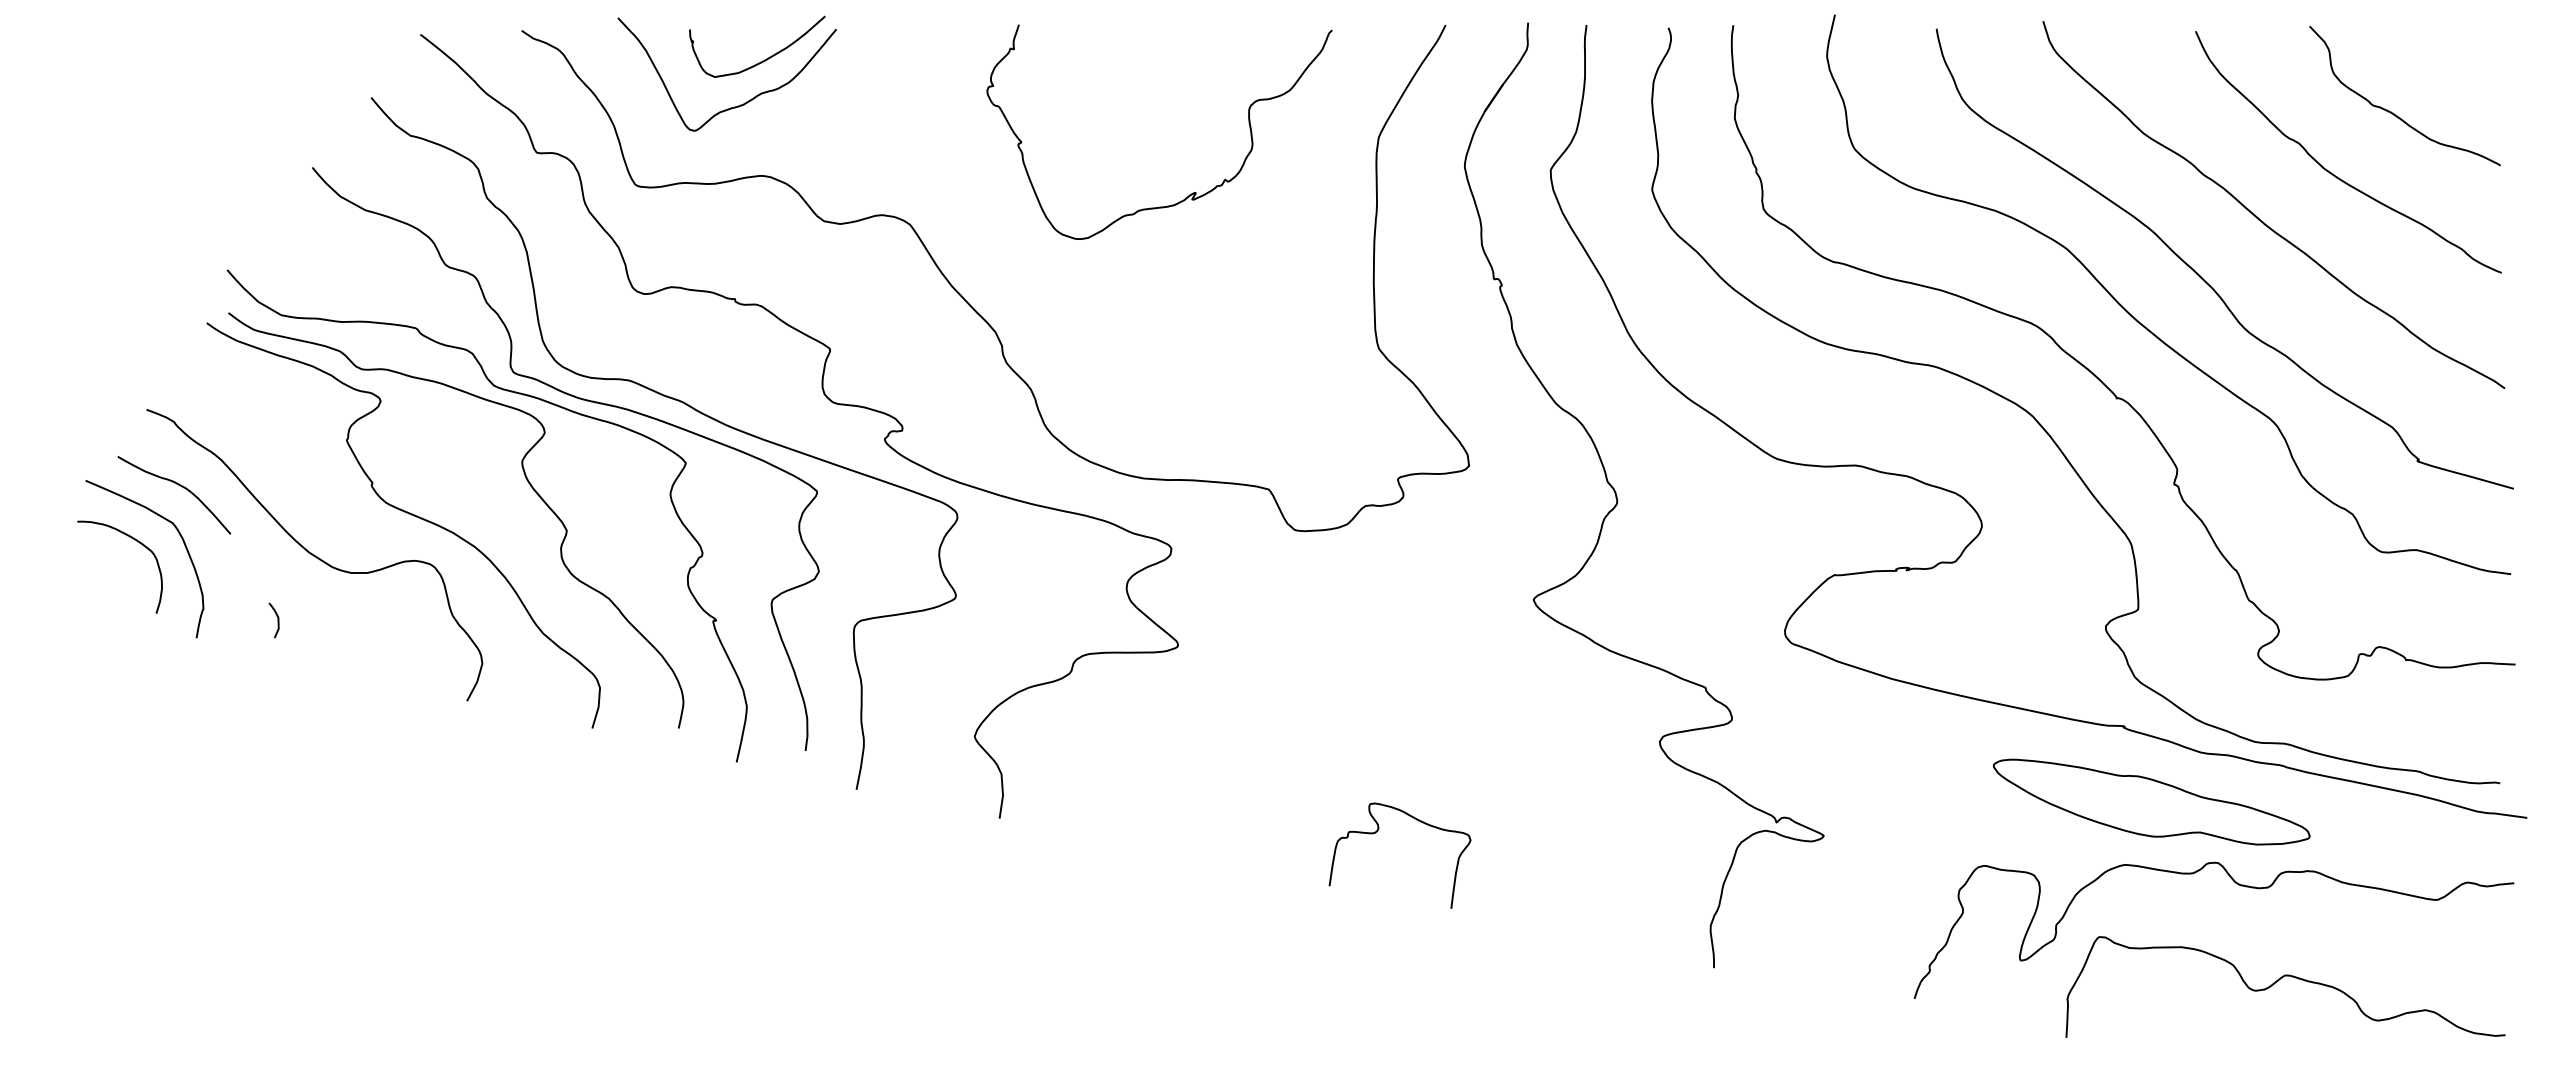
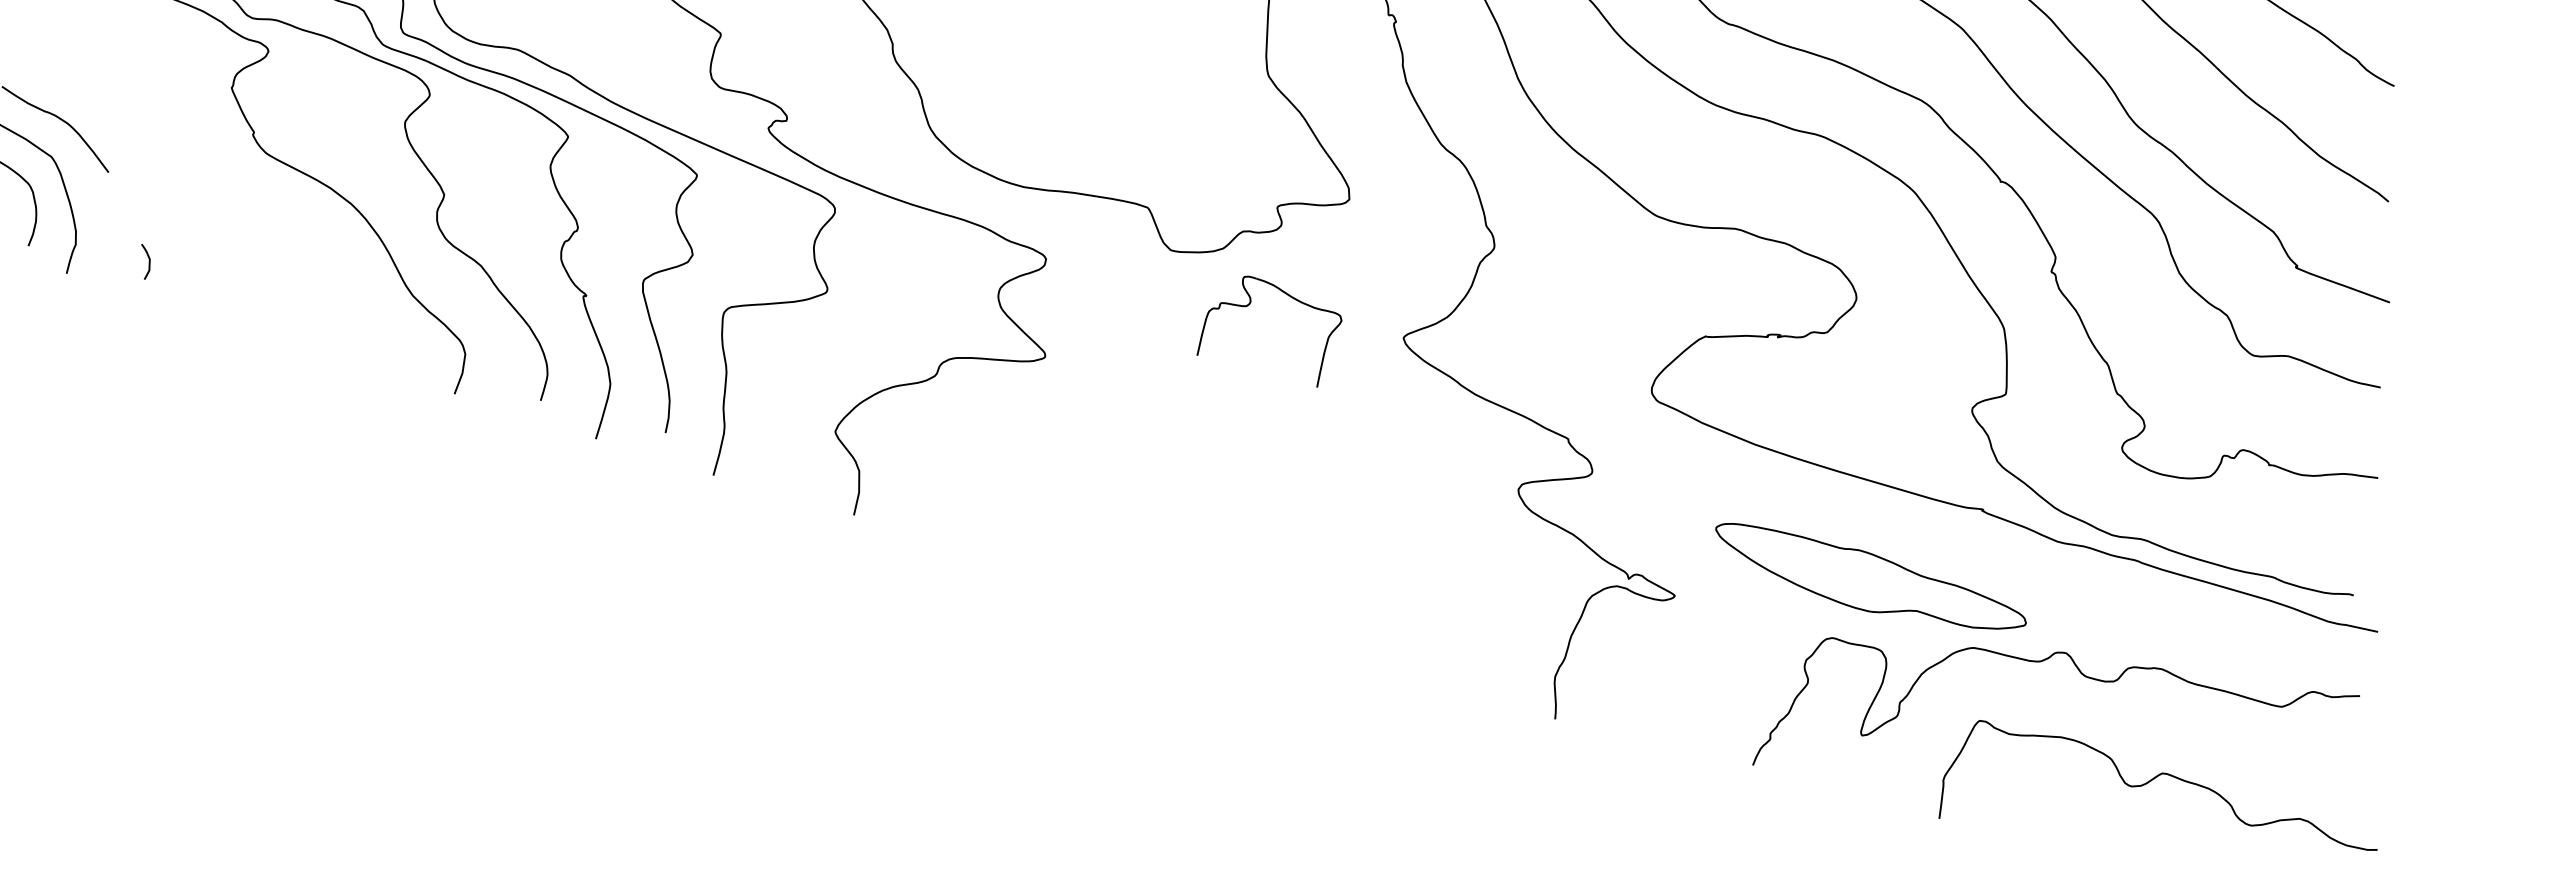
curve: (314, 555) -> (190, 200), removed
part: (2151, 801) -> (1870, 576), moved
part: (1377, 832) -> (1249, 305), moved
curve: (2279, 980) -> (2156, 778), moved

